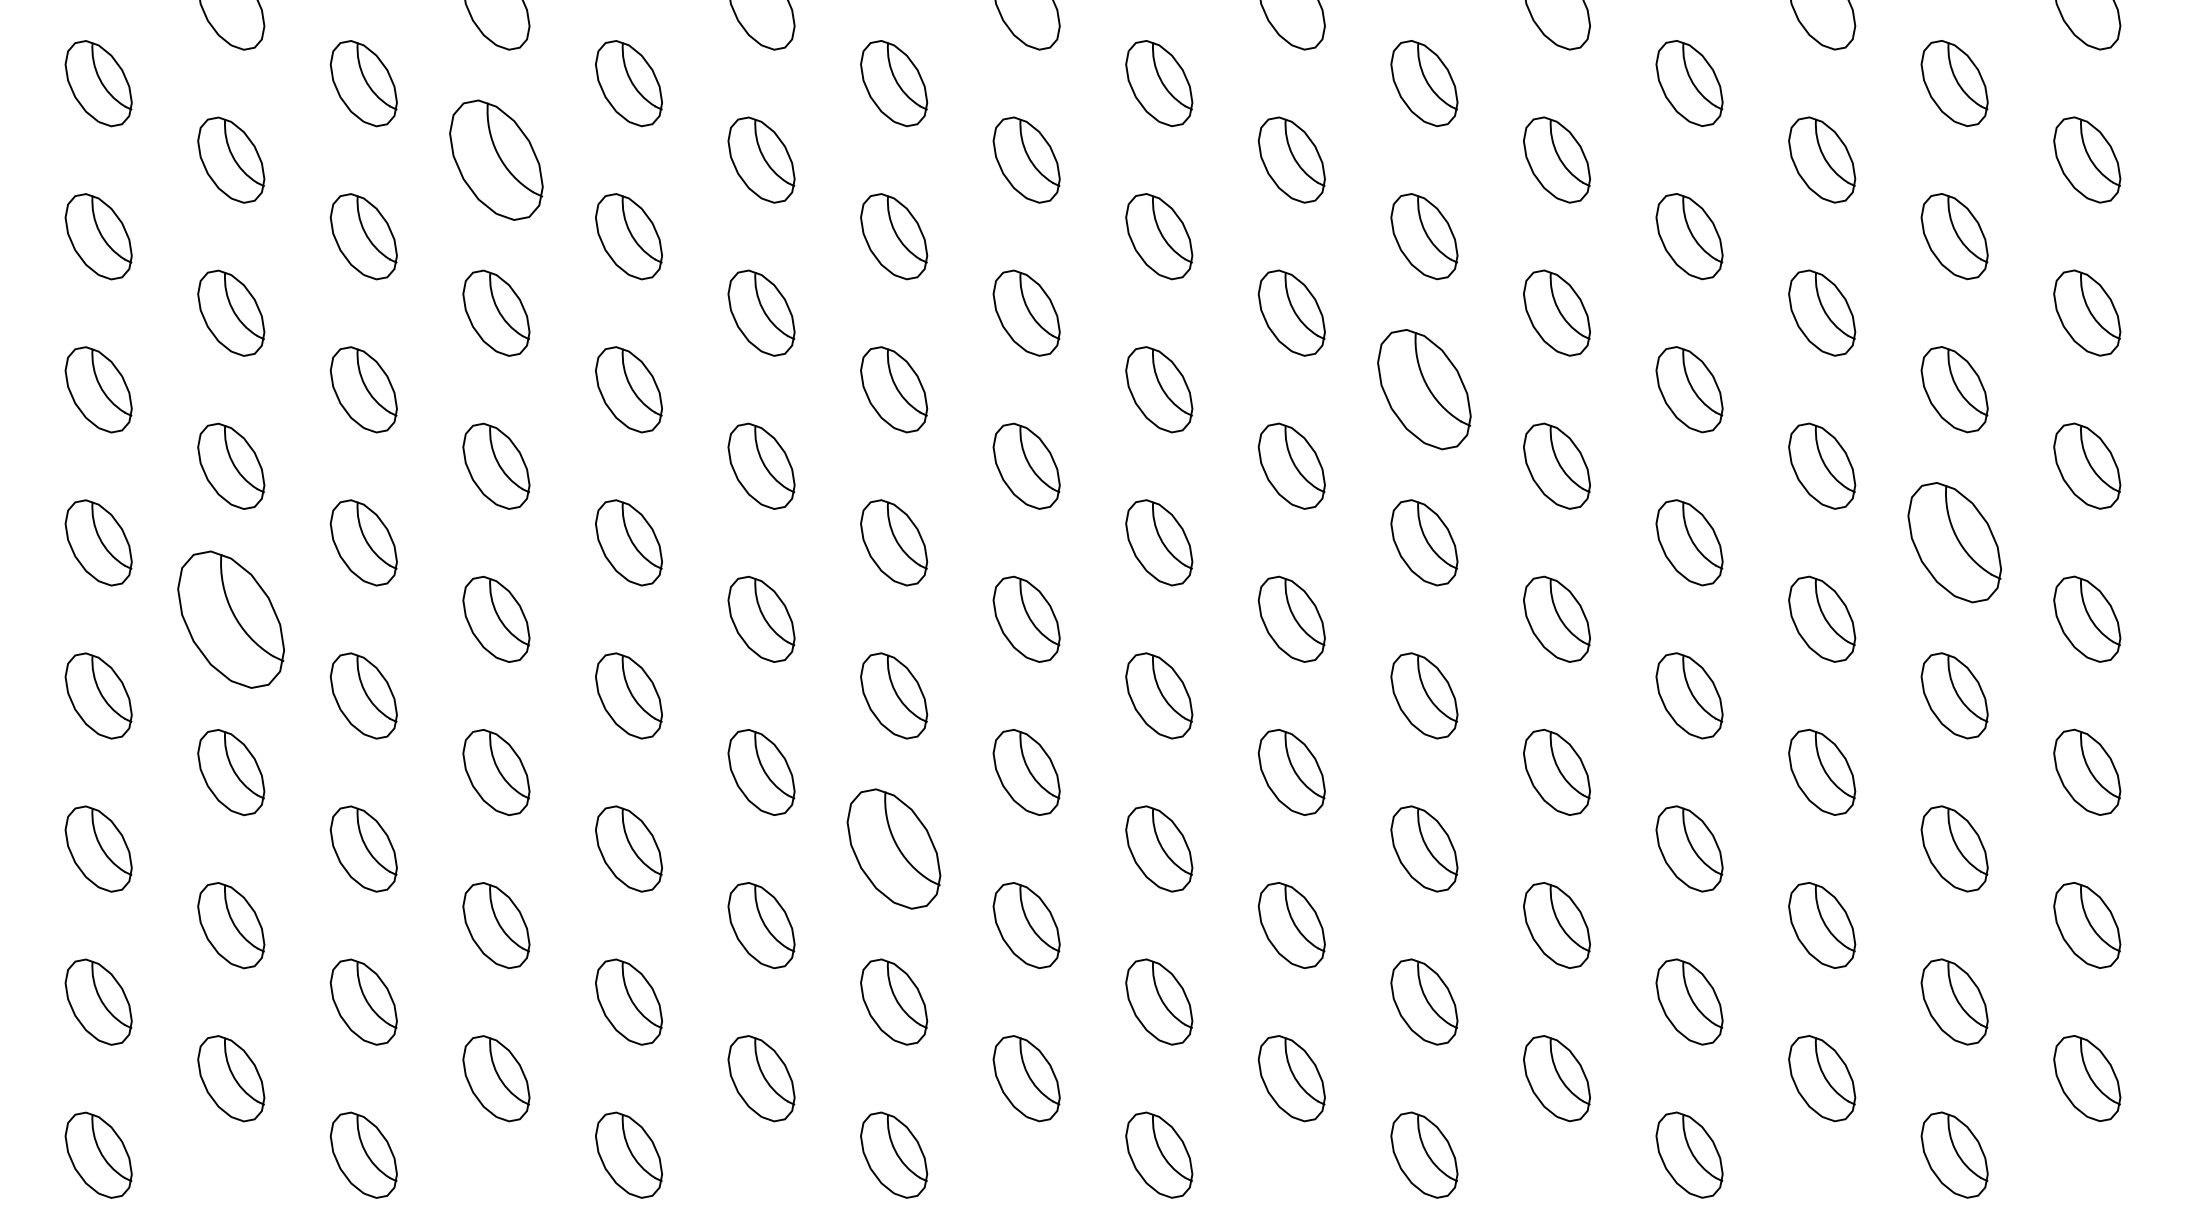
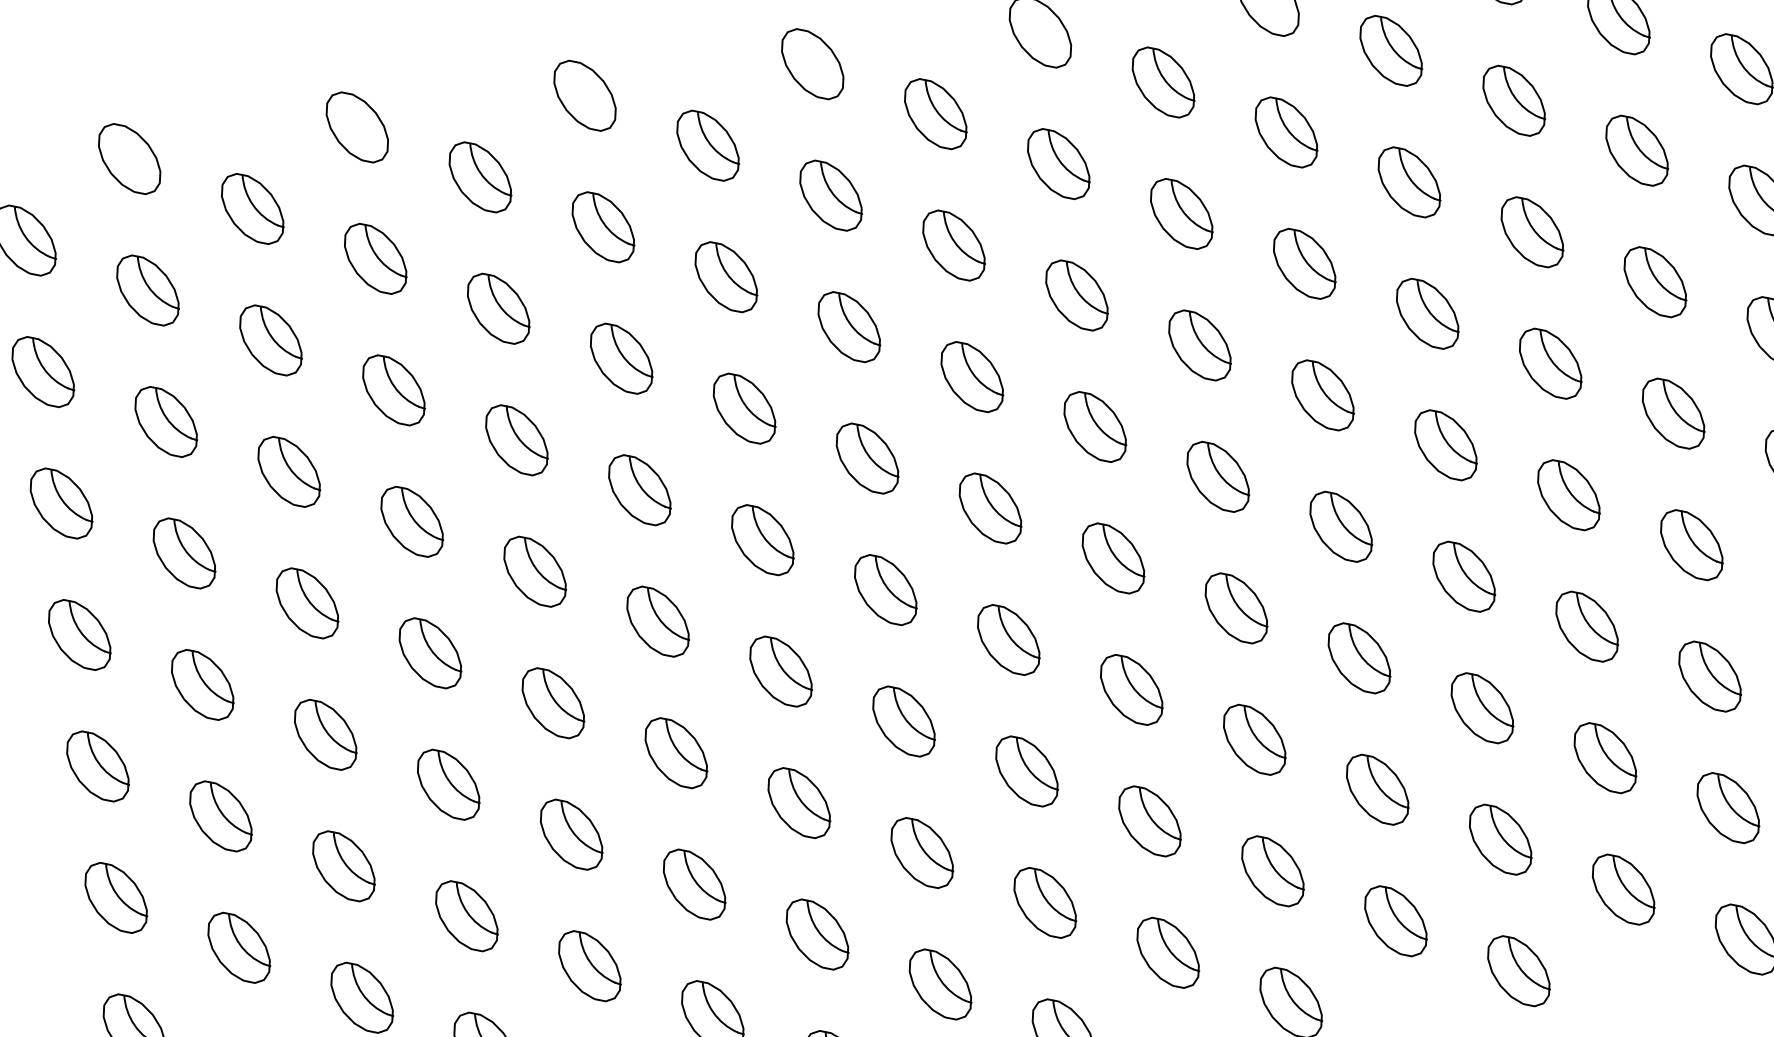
part: (496, 159) -> (375, 258), size x0.71
part: (1424, 389) -> (1199, 345), size x0.71
part: (1954, 542) -> (1673, 413), size x0.71
part: (231, 618) -> (202, 684), size x0.62
part: (894, 848) -> (799, 802), size x0.71

